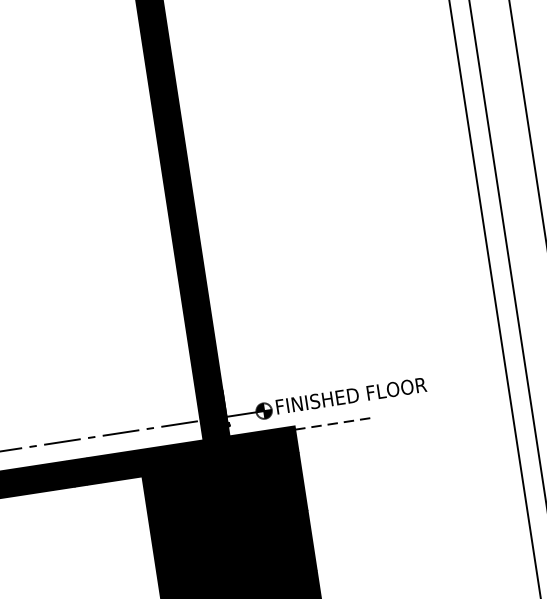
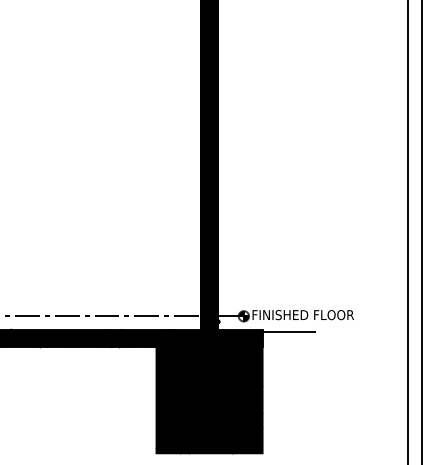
line: (334, 423) -> (289, 331), dashed -> solid

